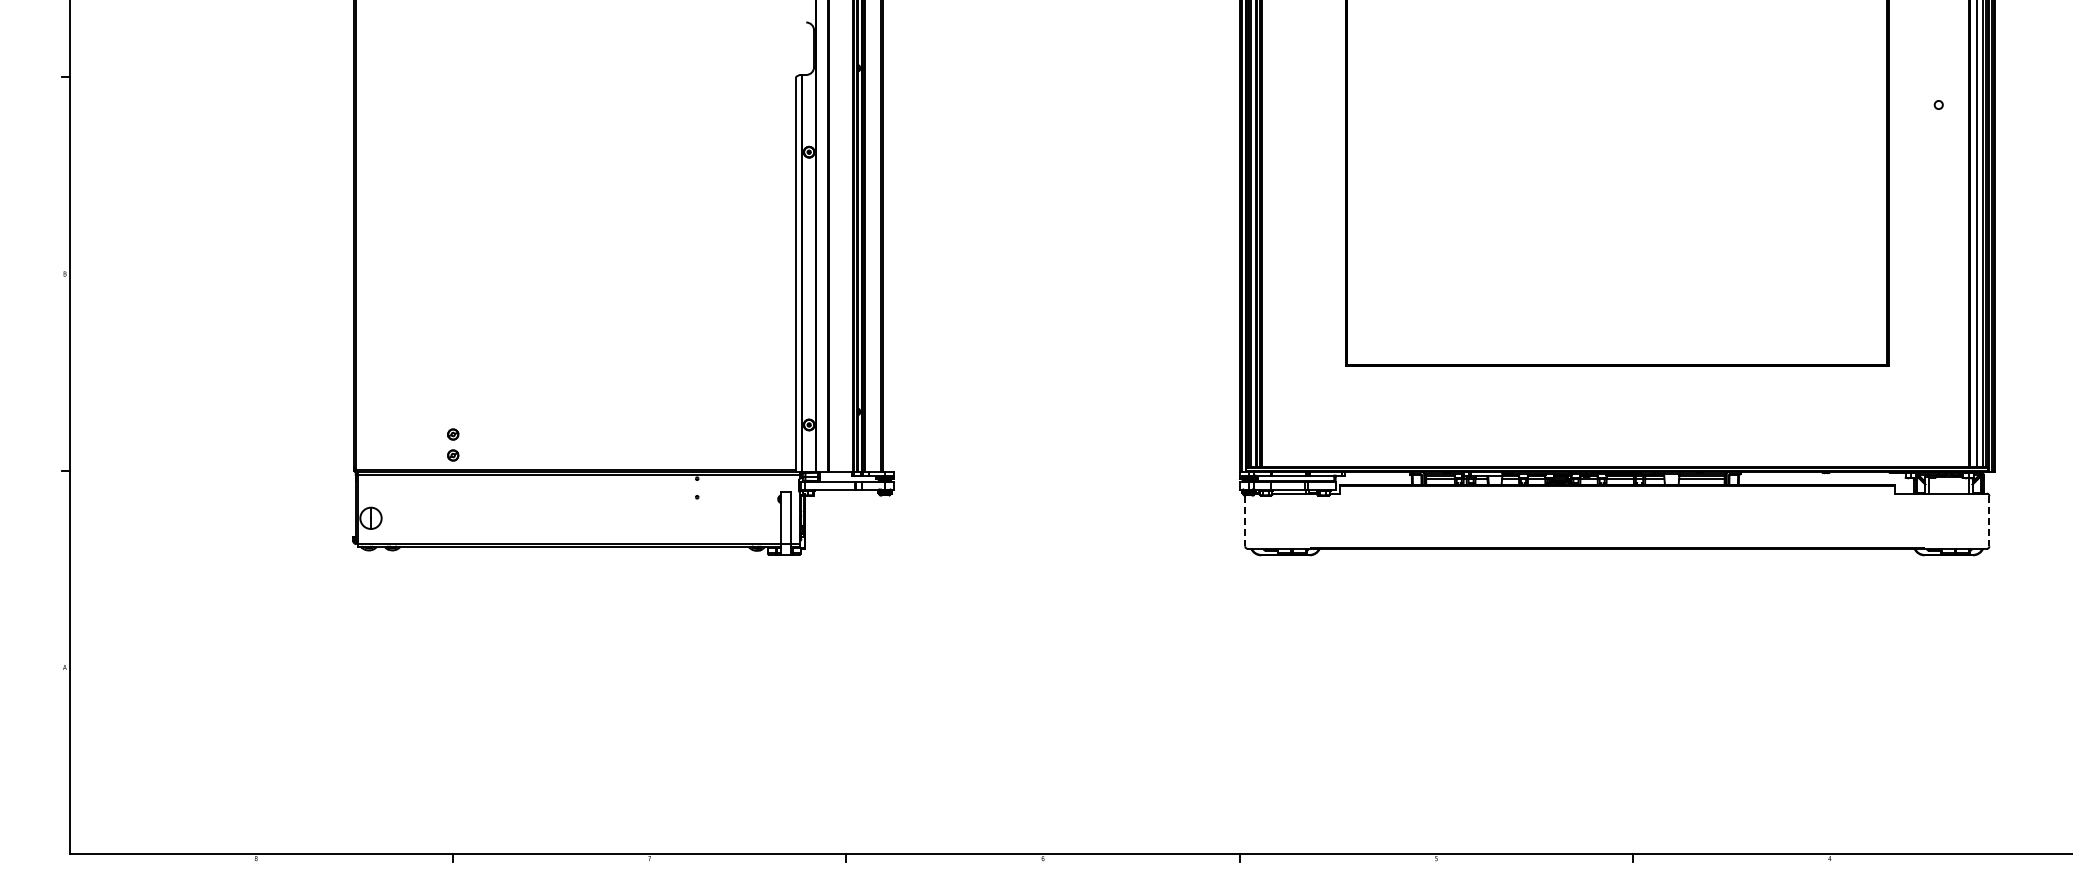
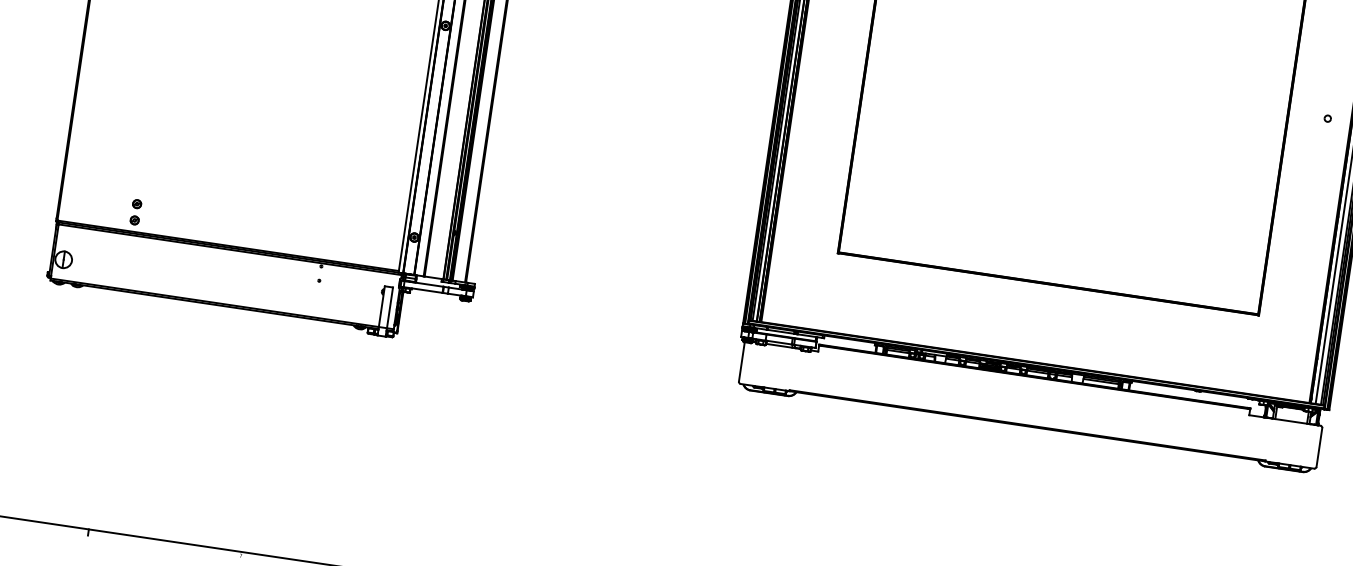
line: (1245, 521) -> (742, 362), dashed -> solid
line: (1989, 521) -> (1319, 447), dashed -> solid

